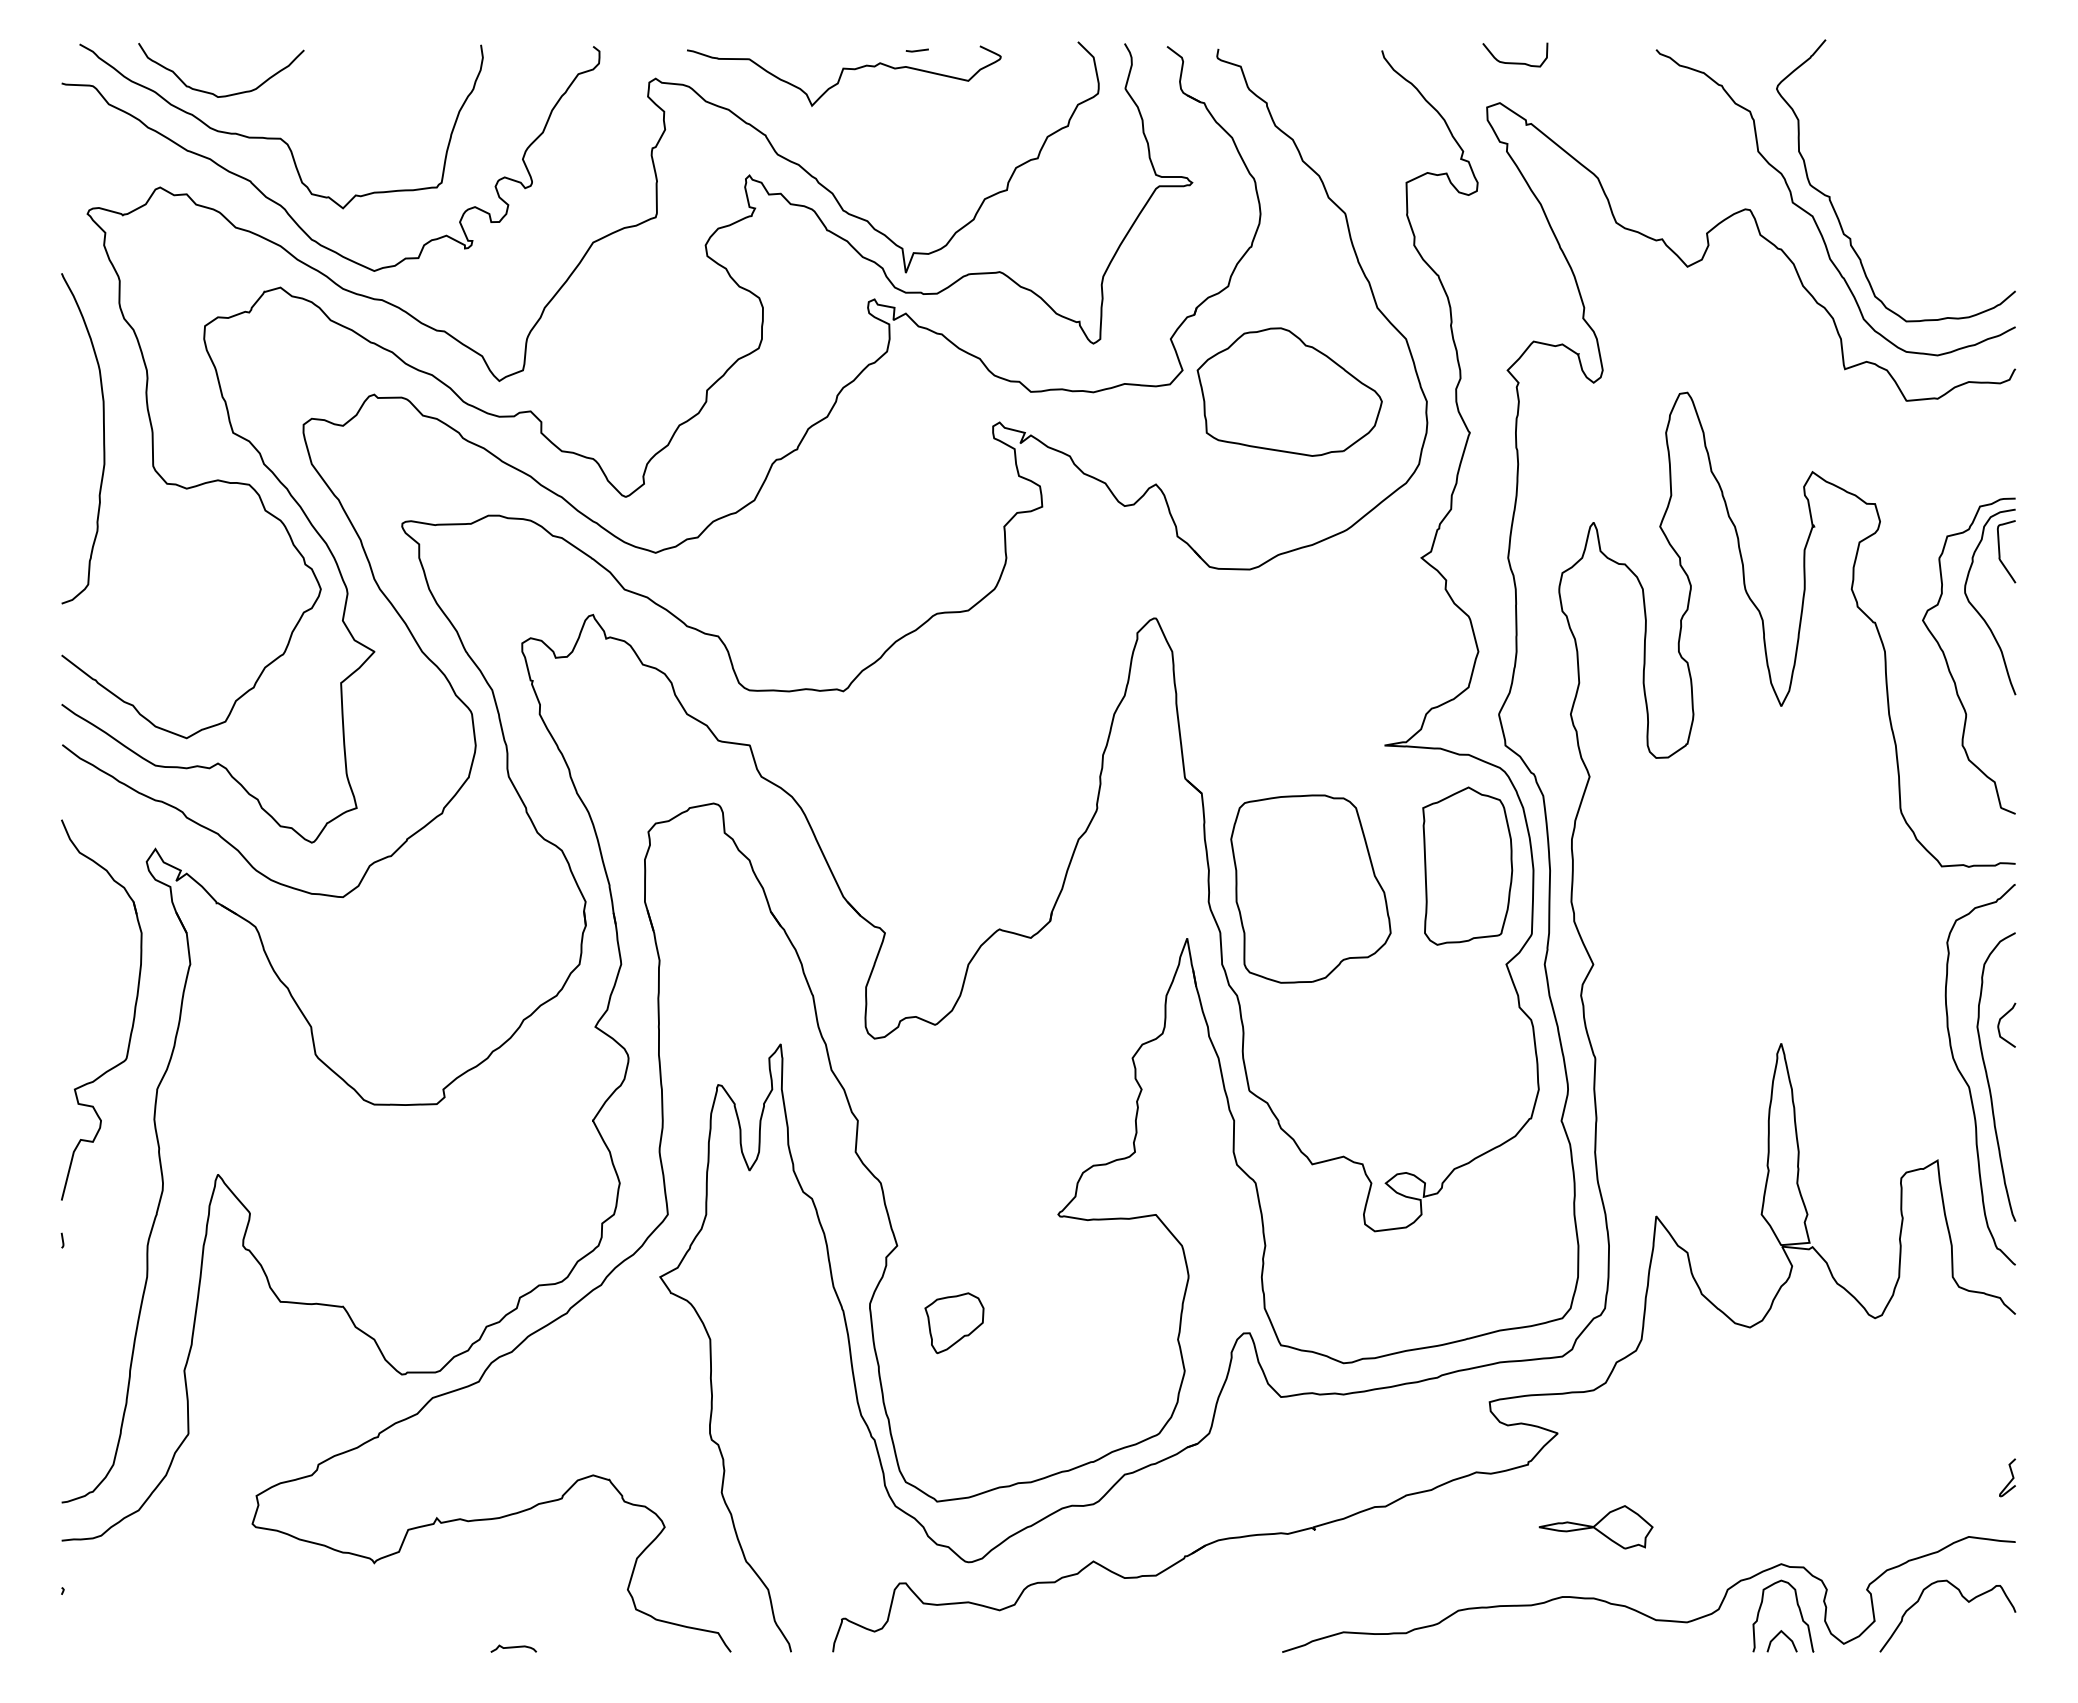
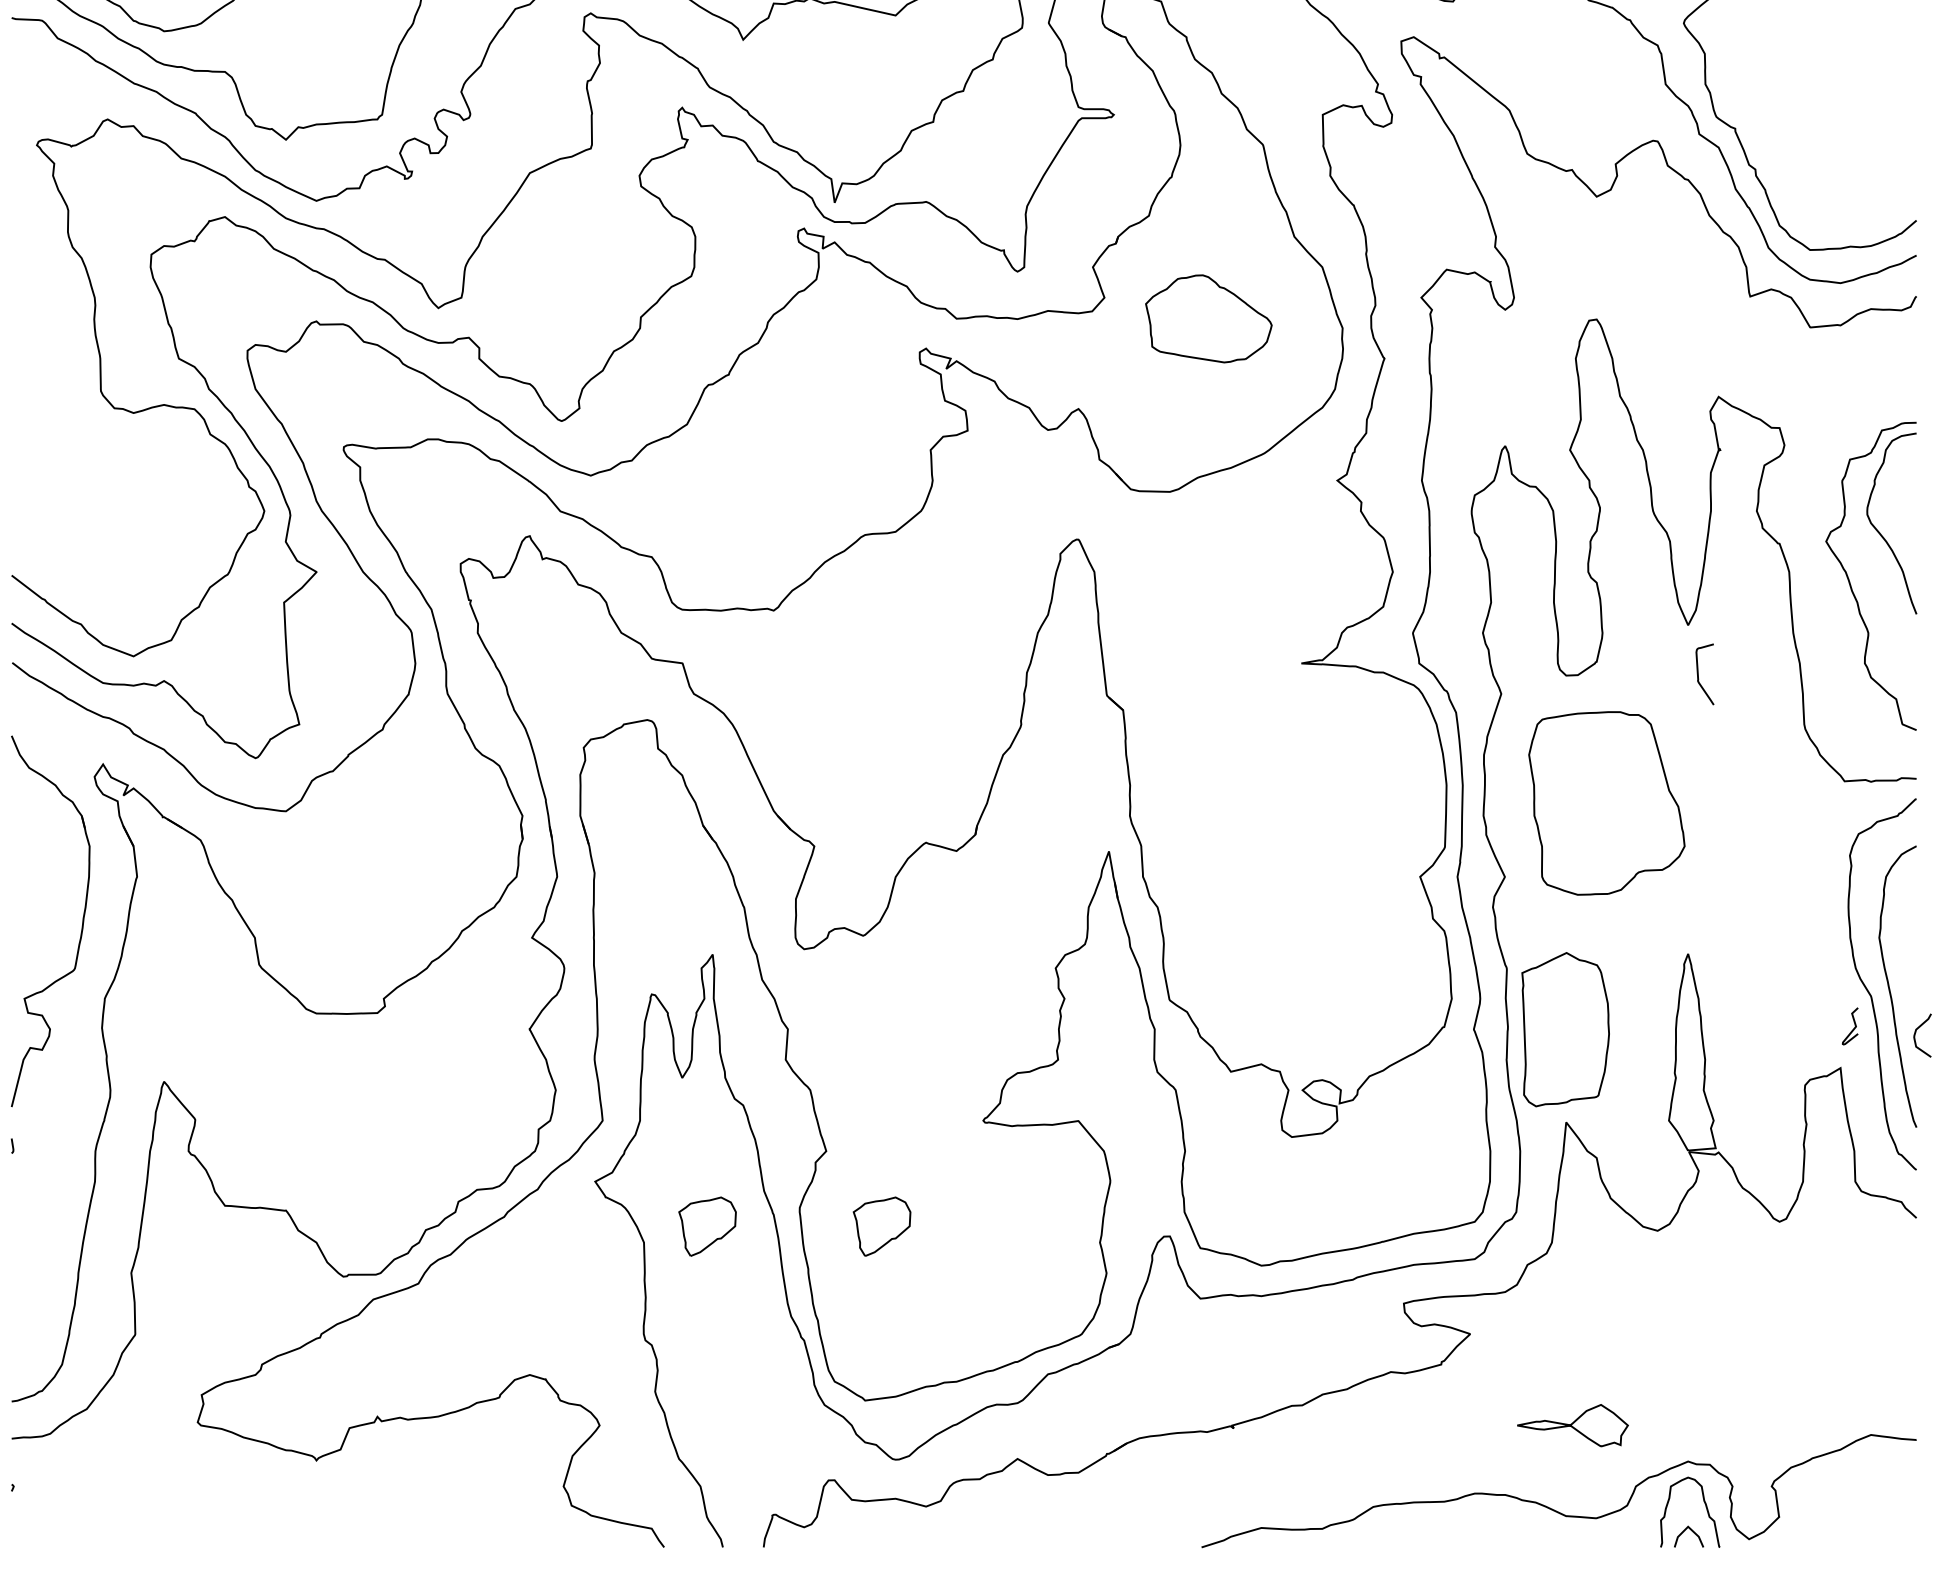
part: (1289, 391) -> (1208, 318), size x0.7
curve: (103, 438) -> (52, 364), removed
curve: (2000, 551) -> (1699, 674), moved
part: (1467, 865) -> (1565, 1029), moved
part: (1310, 888) -> (1606, 802), moved
curve: (2000, 1022) -> (1916, 1032), moved
part: (775, 1323) -> (707, 1226), added
part: (2007, 1477) -> (1850, 1026), moved
part: (1595, 1527) -> (1572, 1425), moved
curve: (1963, 1598) -> (1865, 1495), removed
curve: (513, 1648) -> (452, 1543), removed

